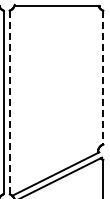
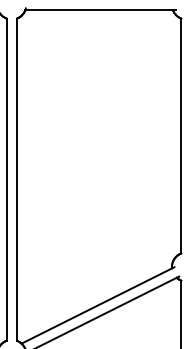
line: (103, 77) -> (181, 135), dashed -> solid
line: (9, 102) -> (16, 179), dashed -> solid

